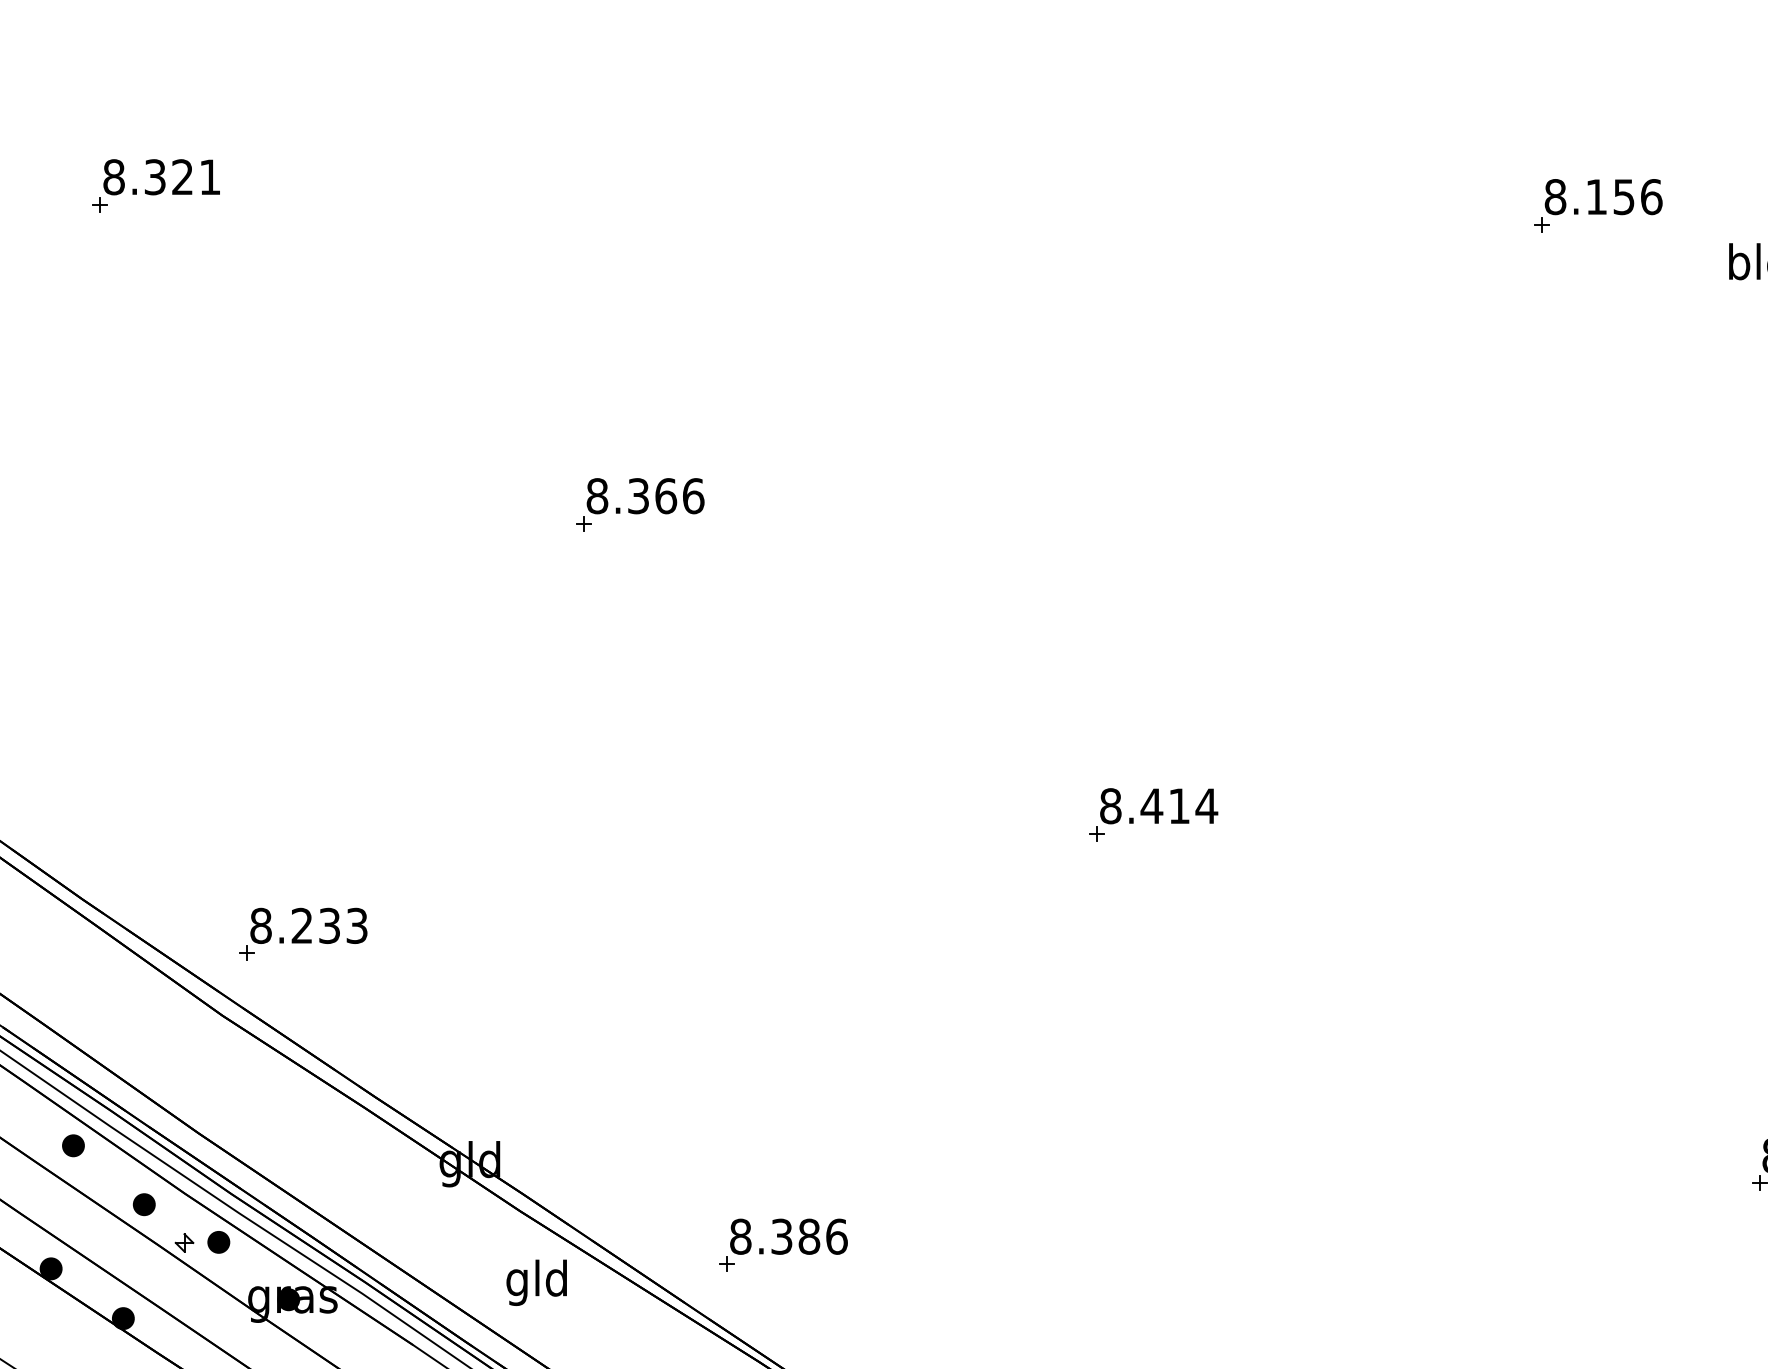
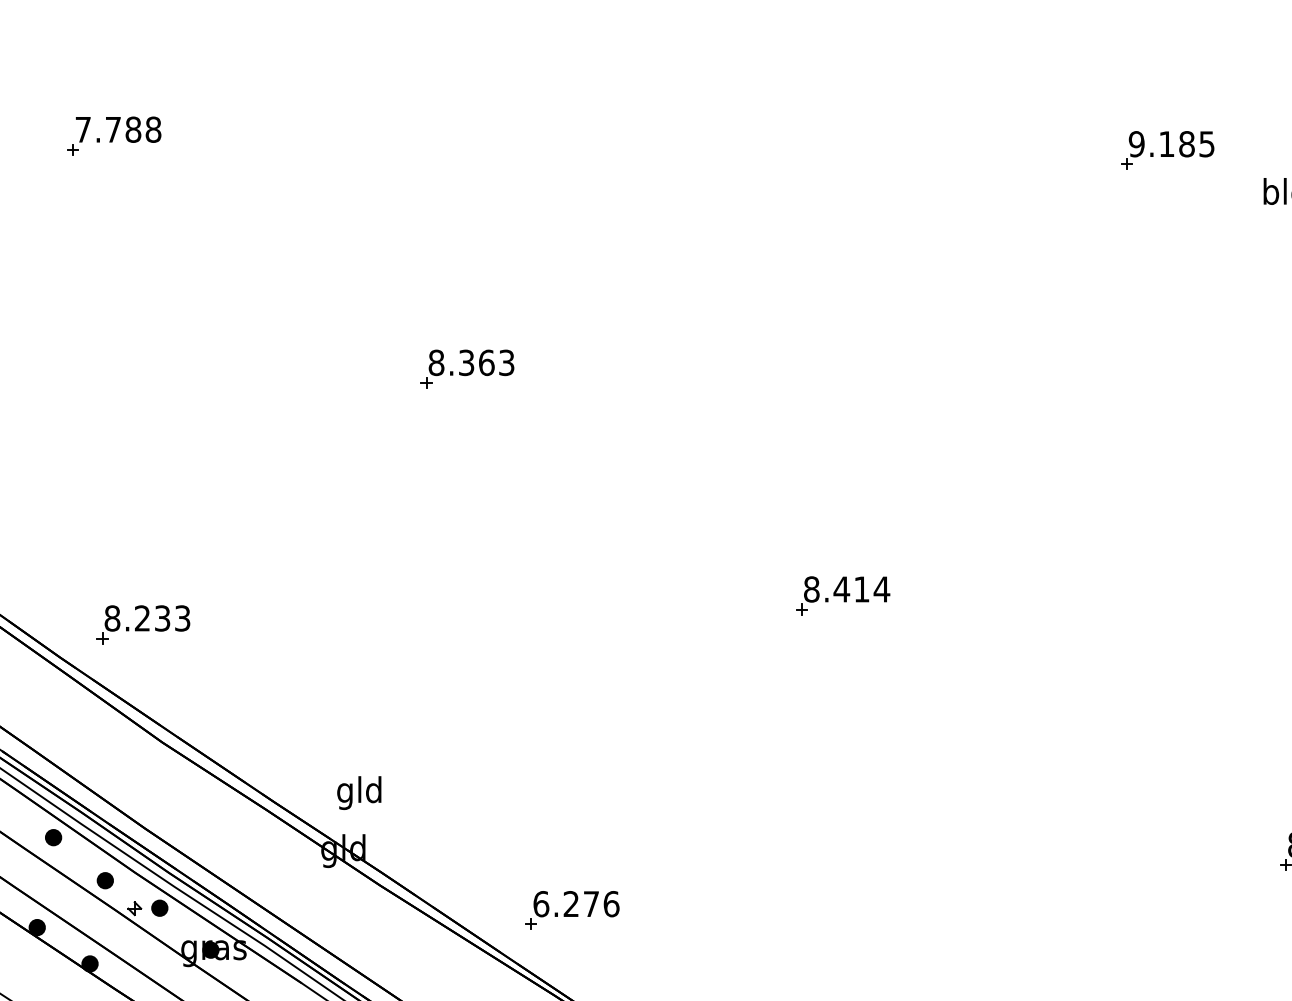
text: (161, 177) -> (117, 129), 8.321 -> 7.788
text: (1603, 197) -> (1171, 144), 8.156 -> 9.185
text: (693, 496) -> (506, 363), 8.366 -> 8.363
part: (303, 933) -> (143, 624), moved
text: (775, 1236) -> (566, 903), 8.386 -> 6.276
text: (536, 1282) -> (359, 792), moved

